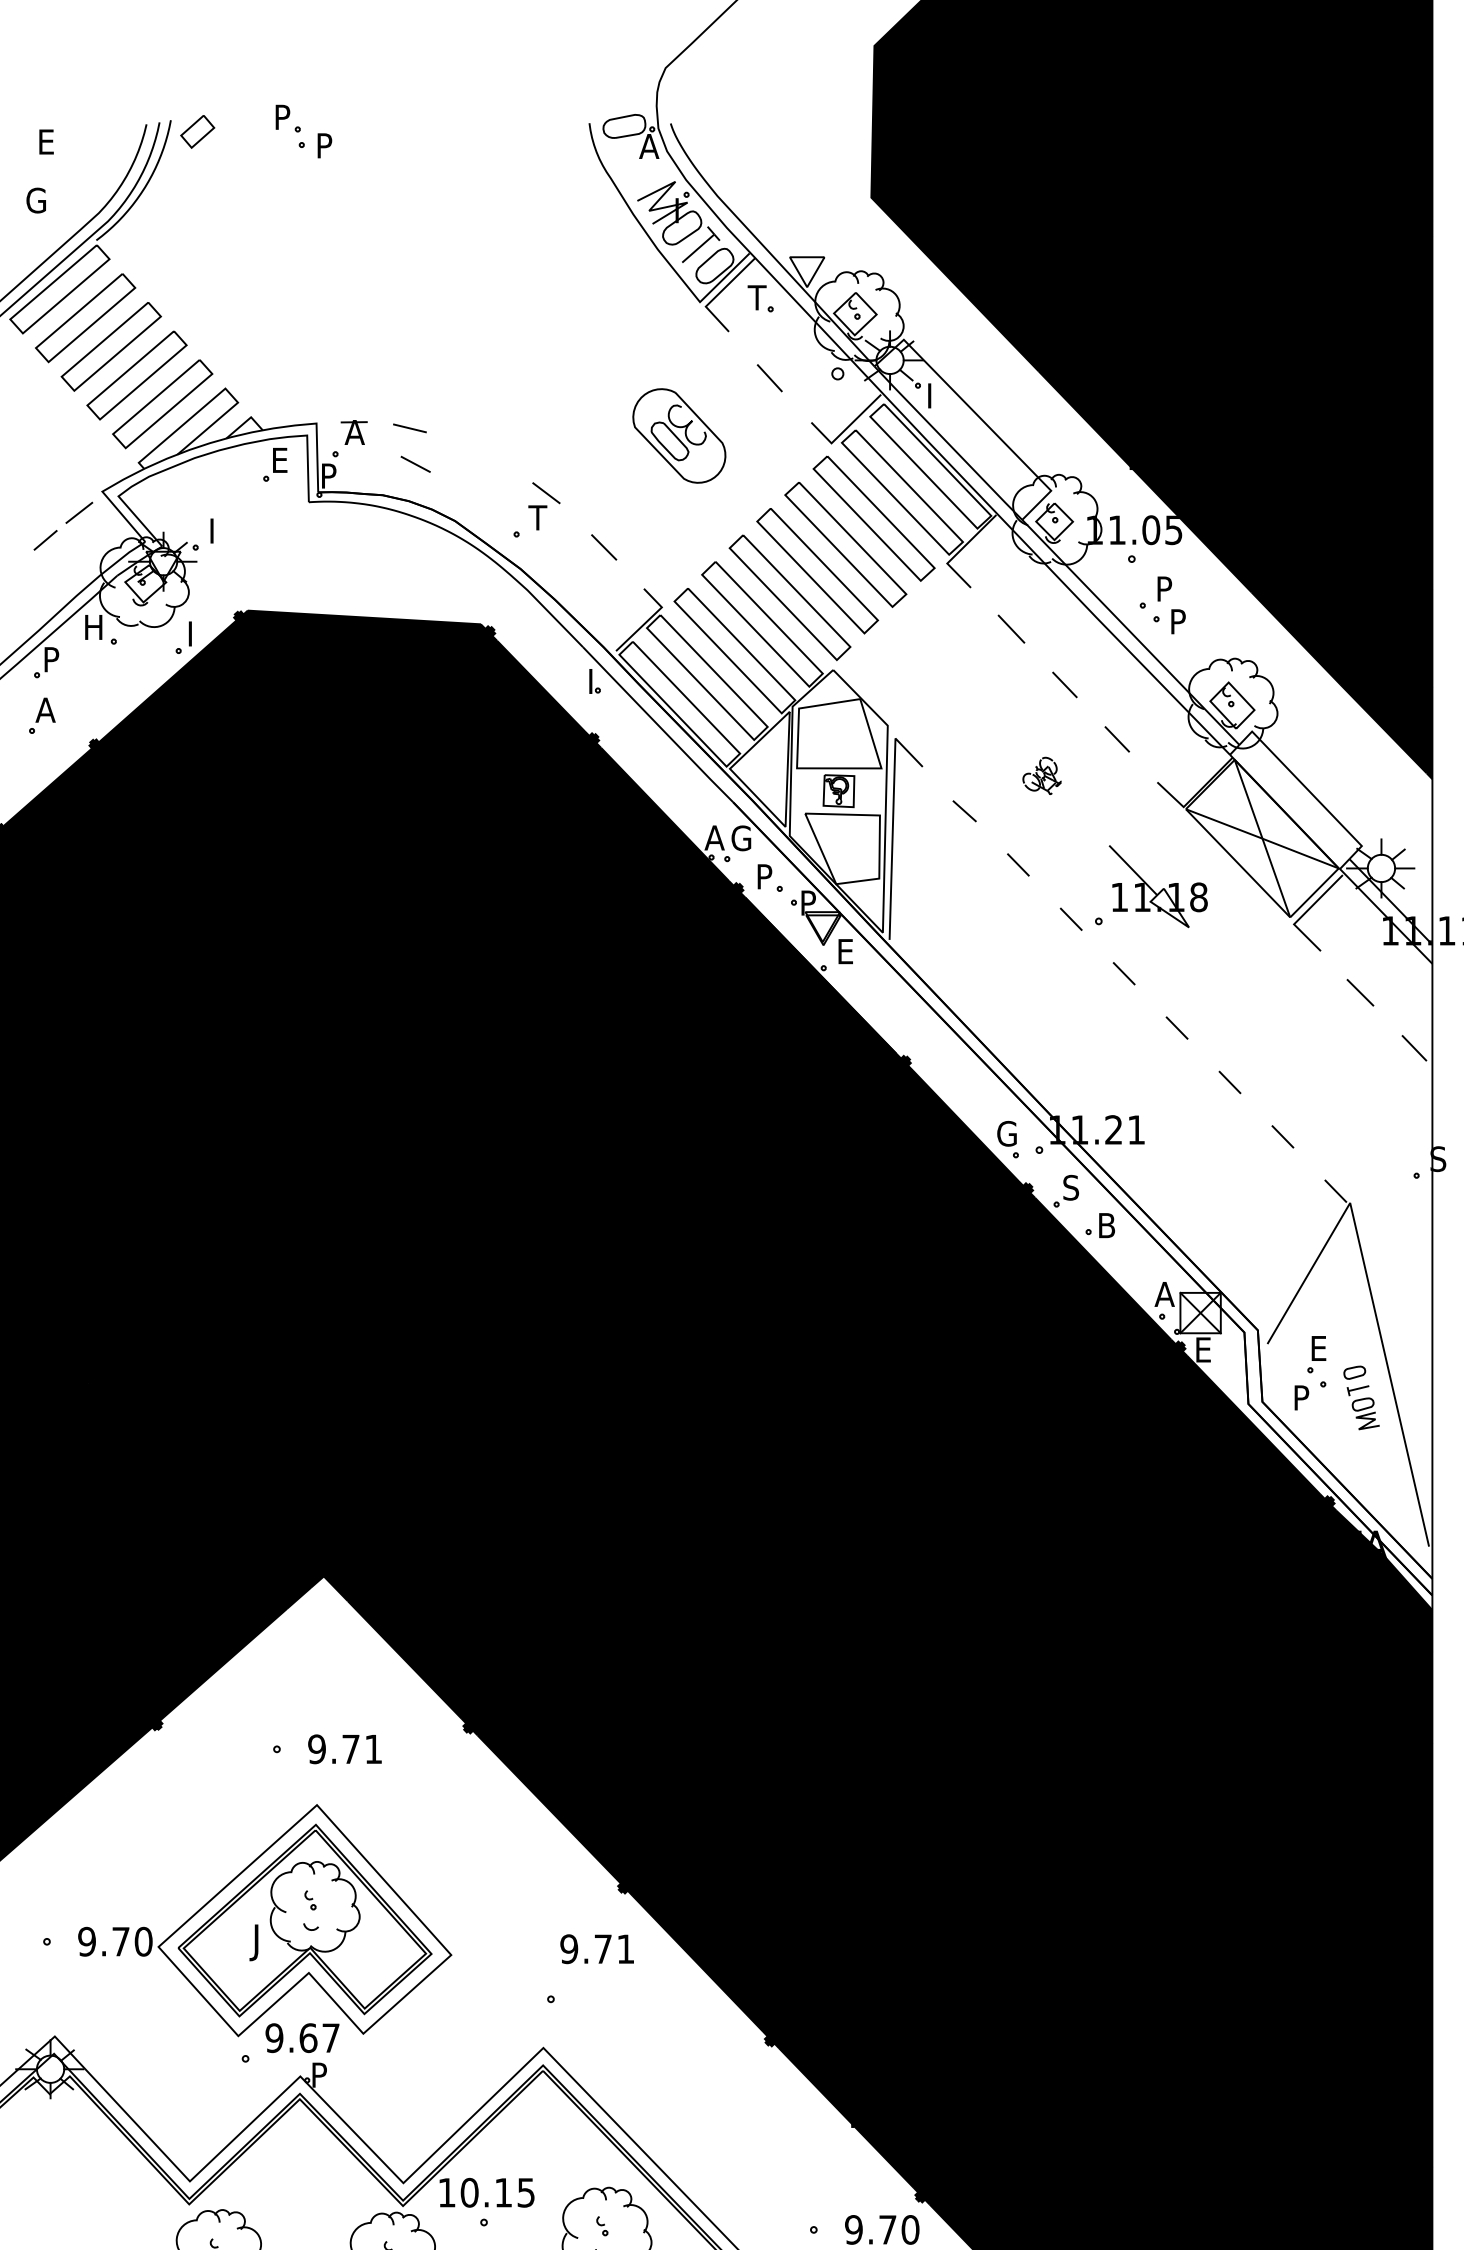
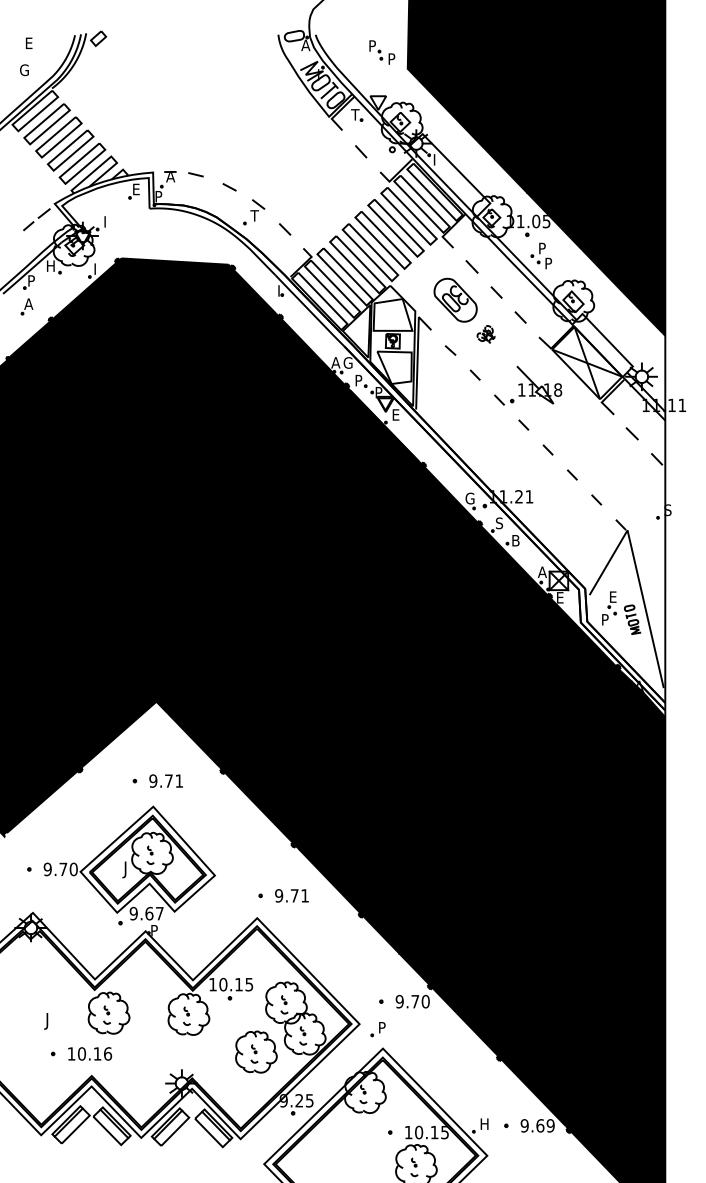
part: (304, 131) -> (382, 52), moved
part: (679, 434) -> (455, 299), moved
line: (415, 464) -> (229, 187), moved
text: (596, 1948) -> (291, 895), moved

